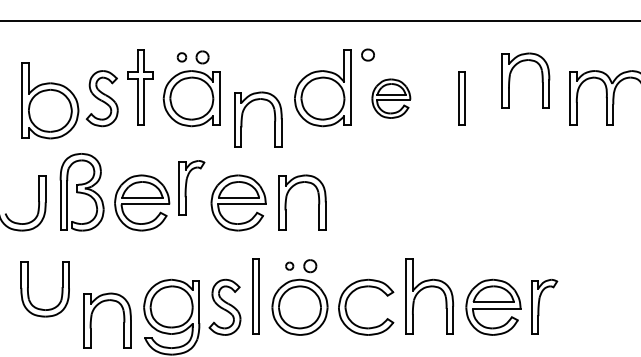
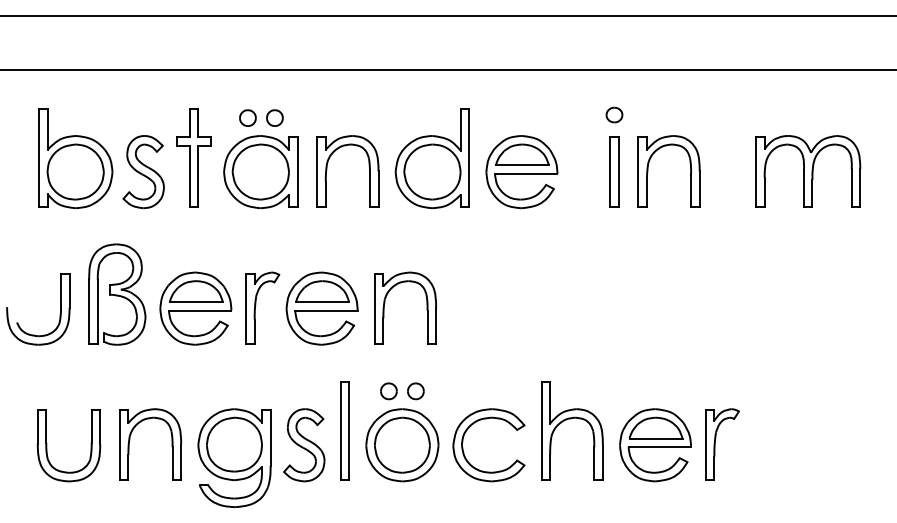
part: (368, 54) -> (614, 114), moved
part: (181, 56) -> (247, 117), size x1.43
part: (510, 80) -> (648, 171), moved
part: (390, 98) -> (521, 172), size x1.43
part: (50, 100) -> (75, 158), moved
part: (242, 118) -> (327, 170), moved
part: (186, 186) -> (256, 305), moved
part: (289, 266) -> (388, 391), size x1.67
part: (28, 289) -> (47, 445), moved
part: (92, 317) -> (130, 440), moved

